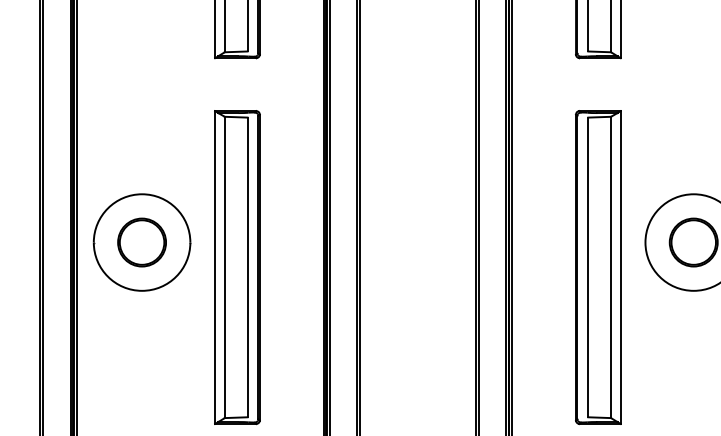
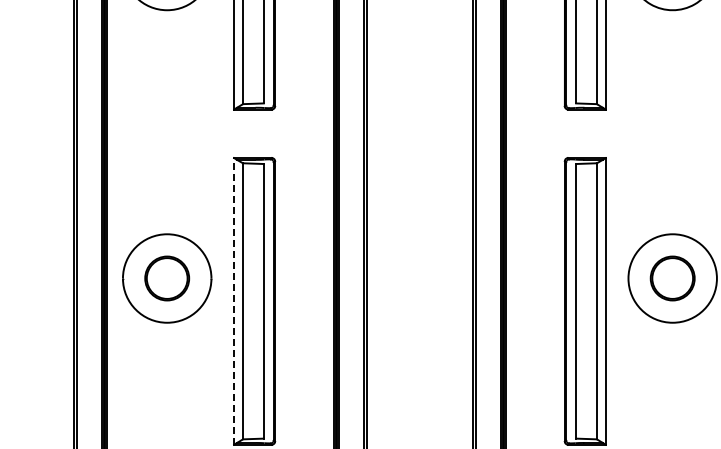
line: (215, 266) -> (234, 300), solid -> dashed

